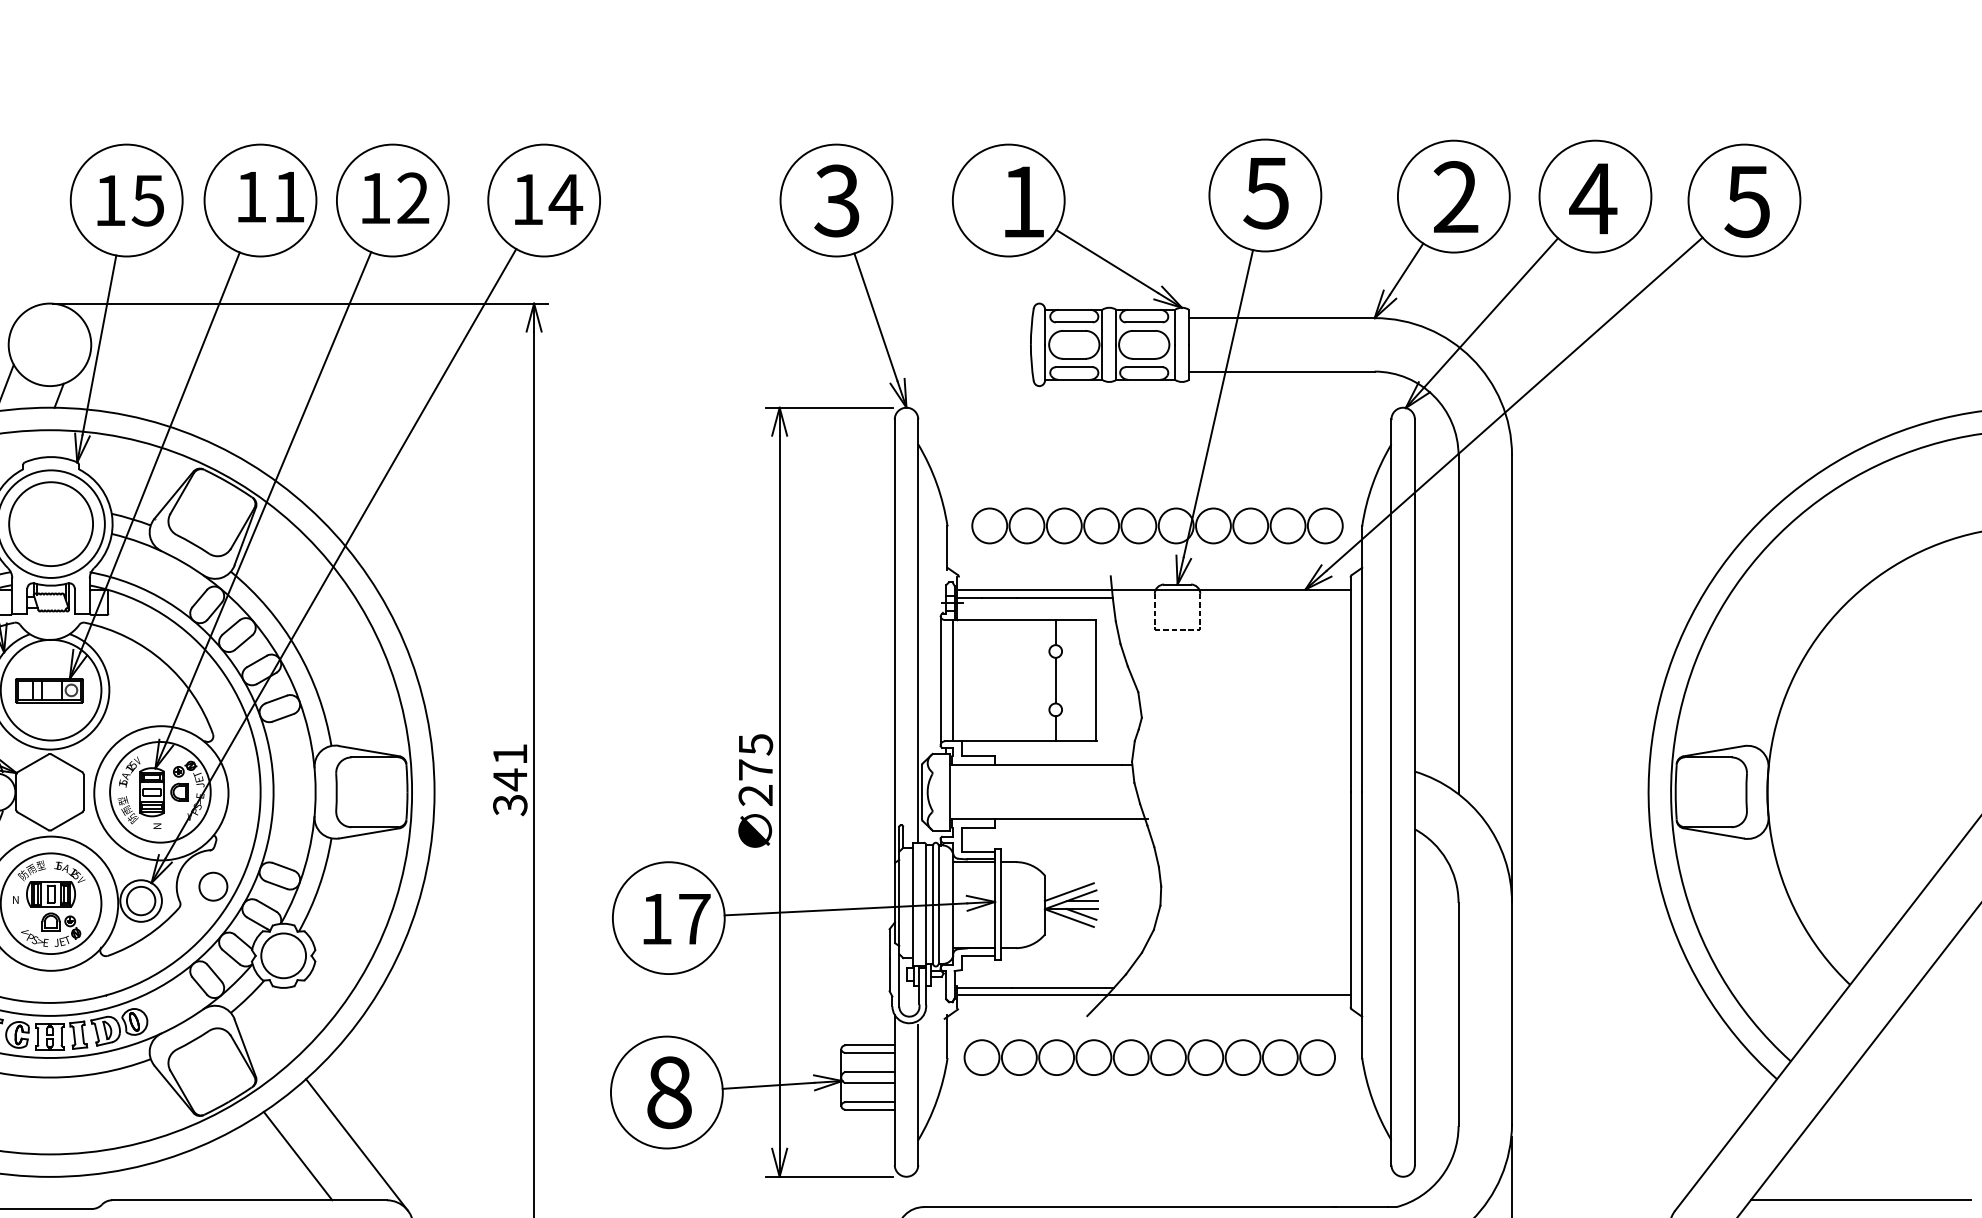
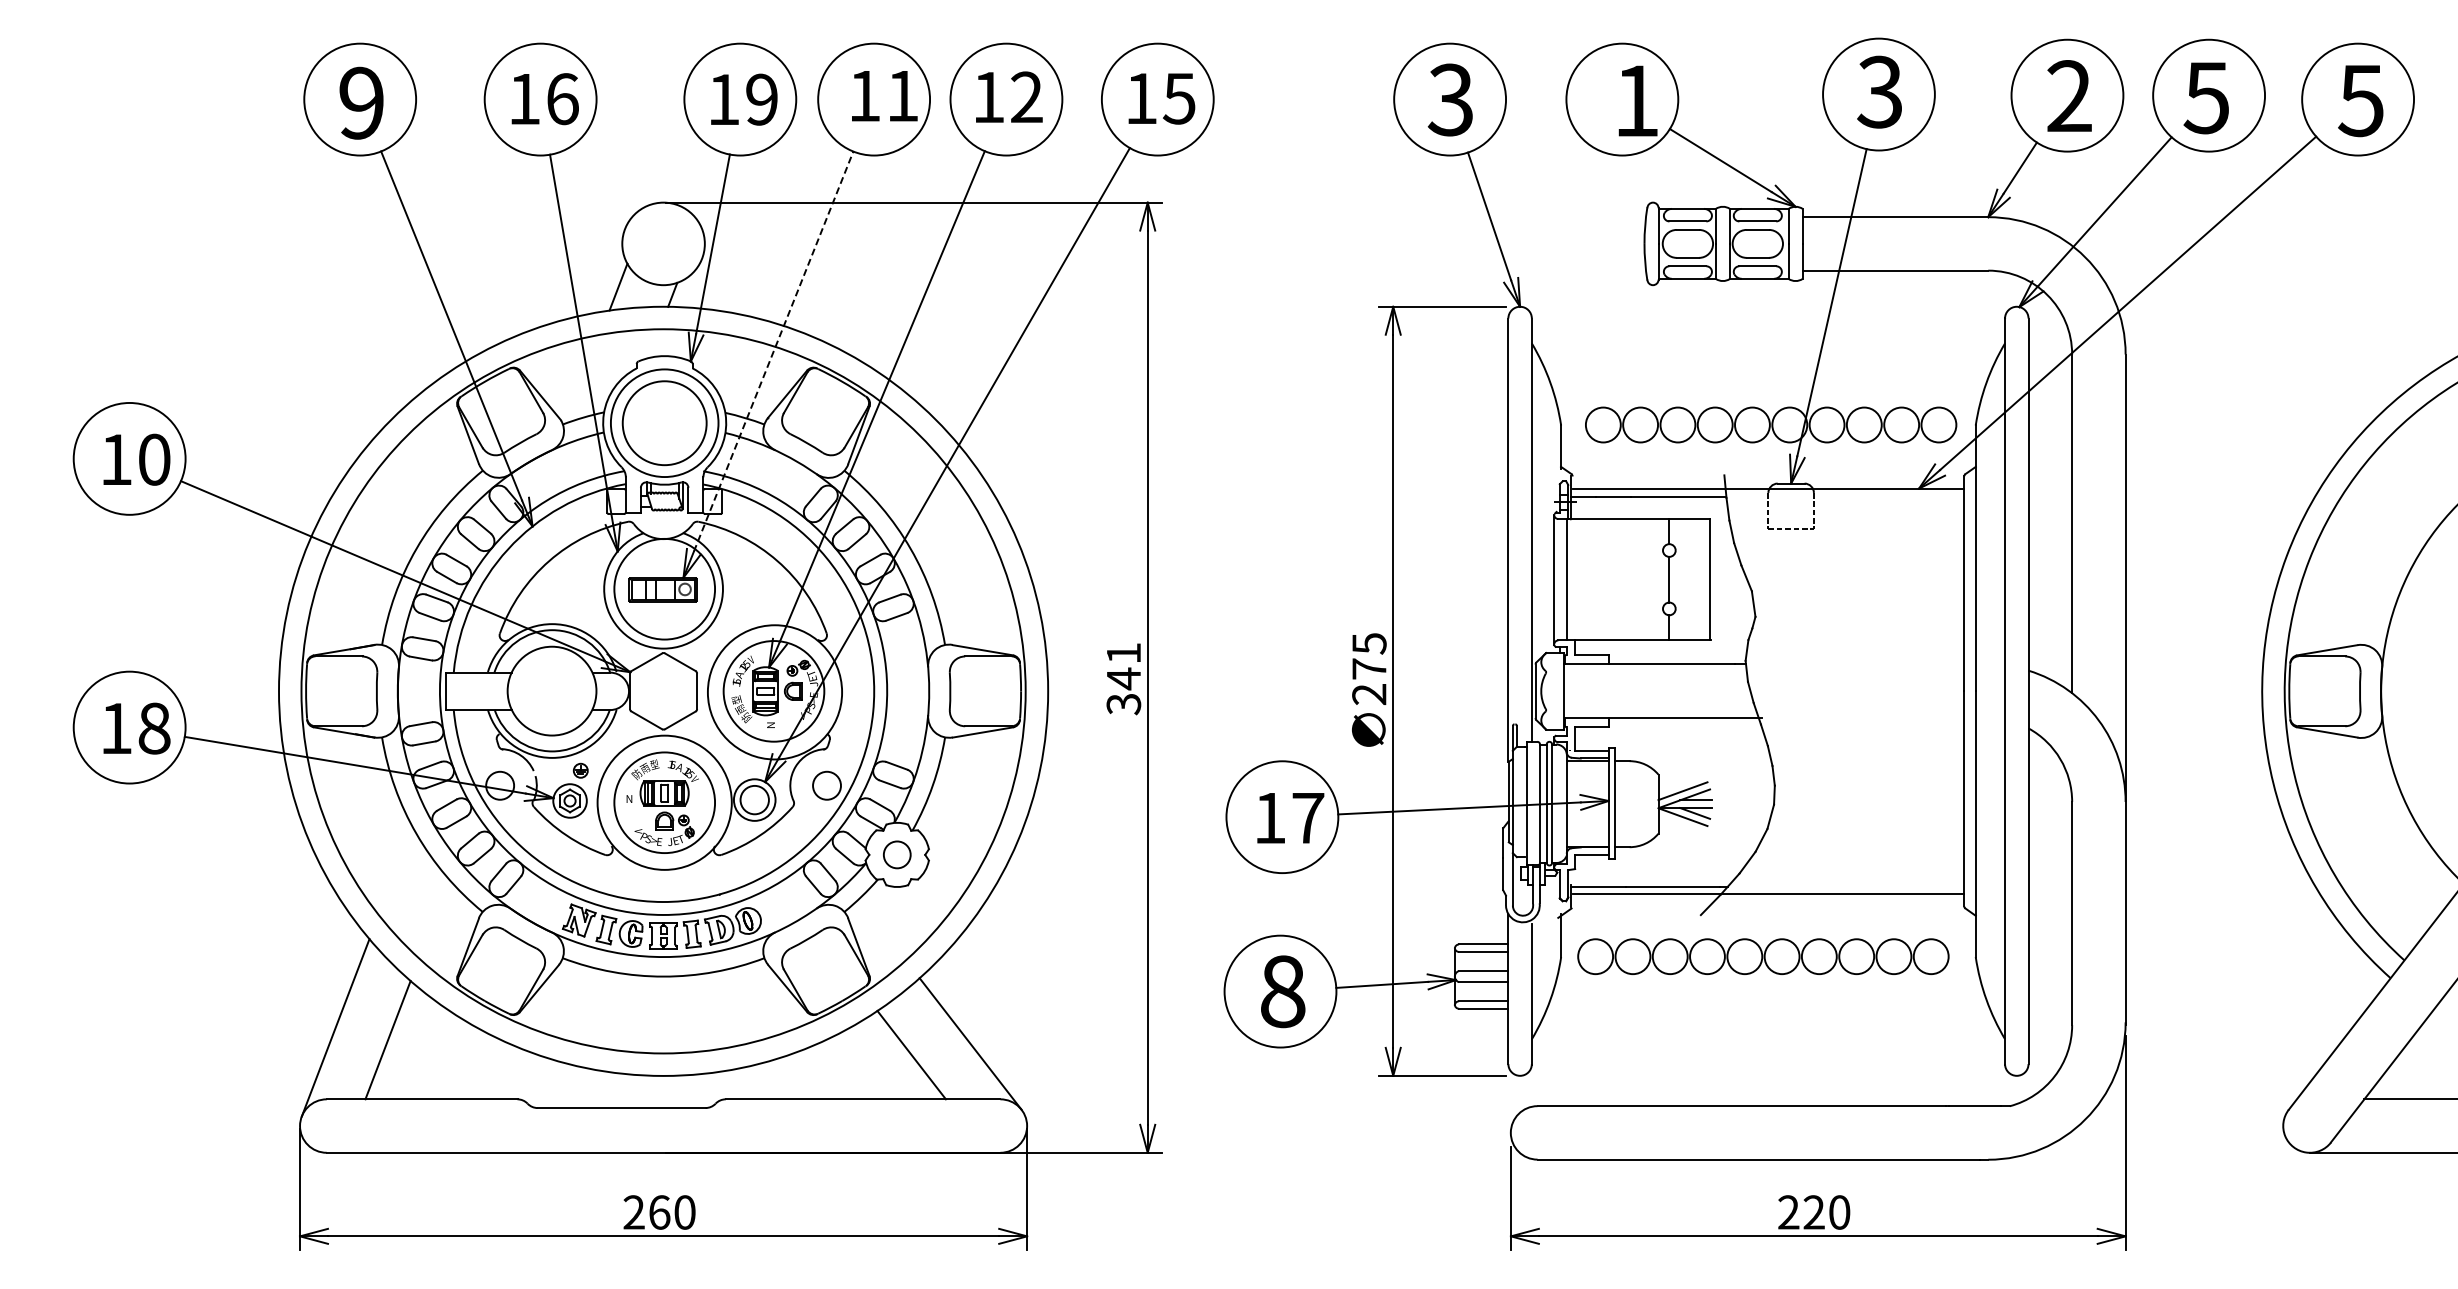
text: (1265, 192) -> (1879, 91), 5 -> 3
text: (565, 199) -> (1179, 98), 14 -> 15
text: (1592, 199) -> (2206, 98), 4 -> 5
text: (147, 200) -> (761, 99), 15 -> 19
line: (159, 452) -> (773, 351), solid -> dashed
circle: (282, 955) -> (896, 854), size x0.6

